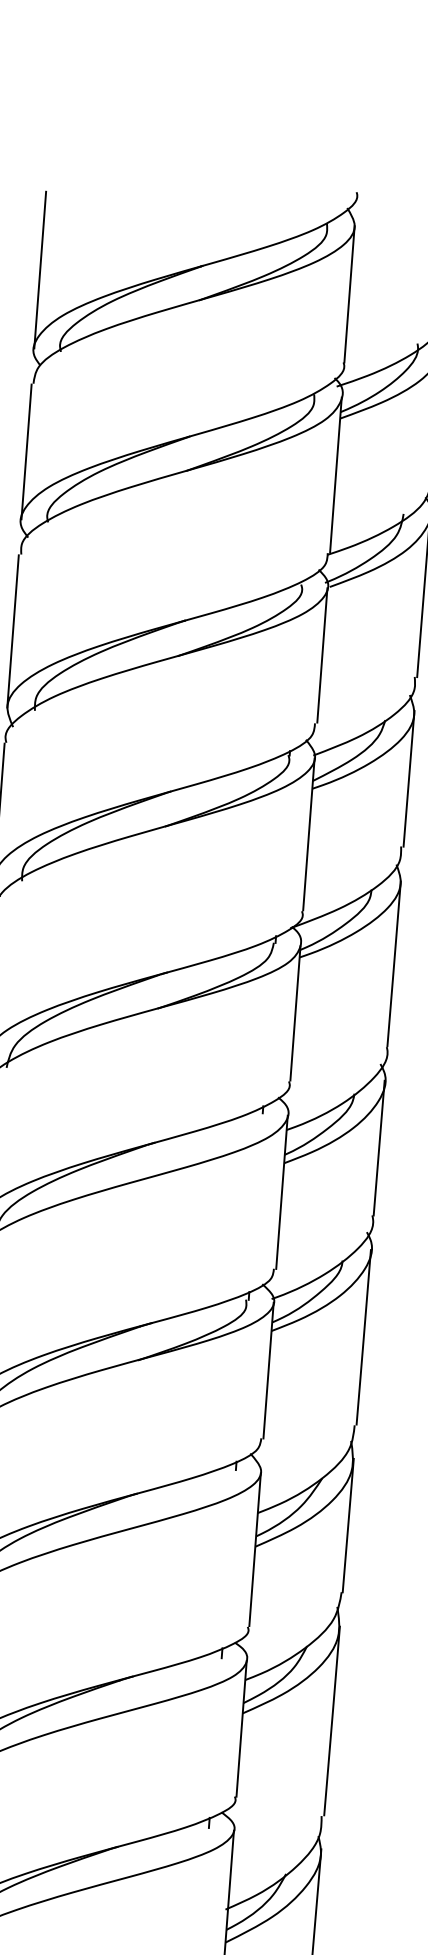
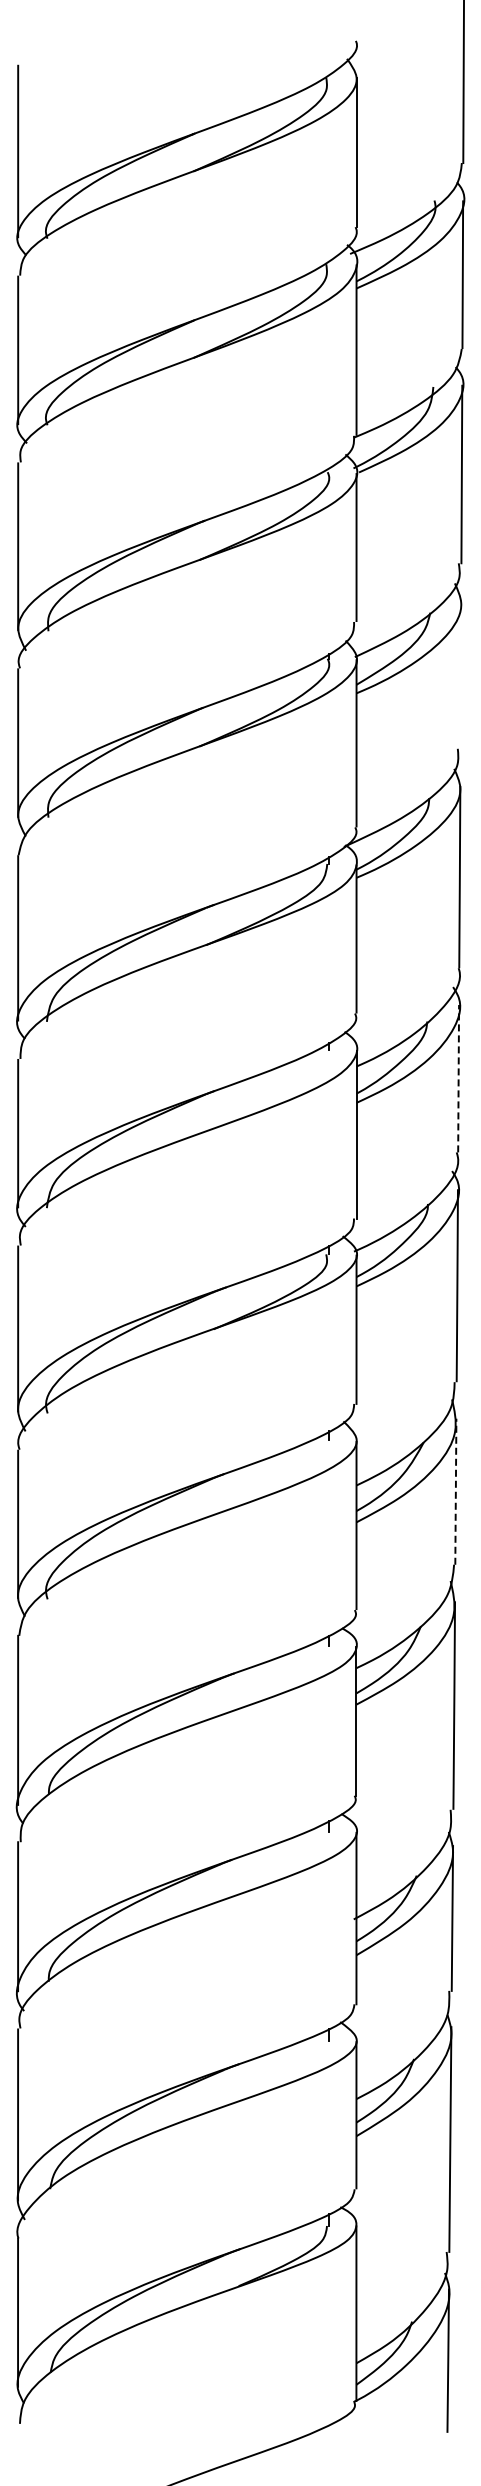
line: (408, 778) -> (460, 674), removed
line: (379, 1147) -> (458, 1078), solid -> dashed
line: (347, 1525) -> (455, 1491), solid -> dashed

